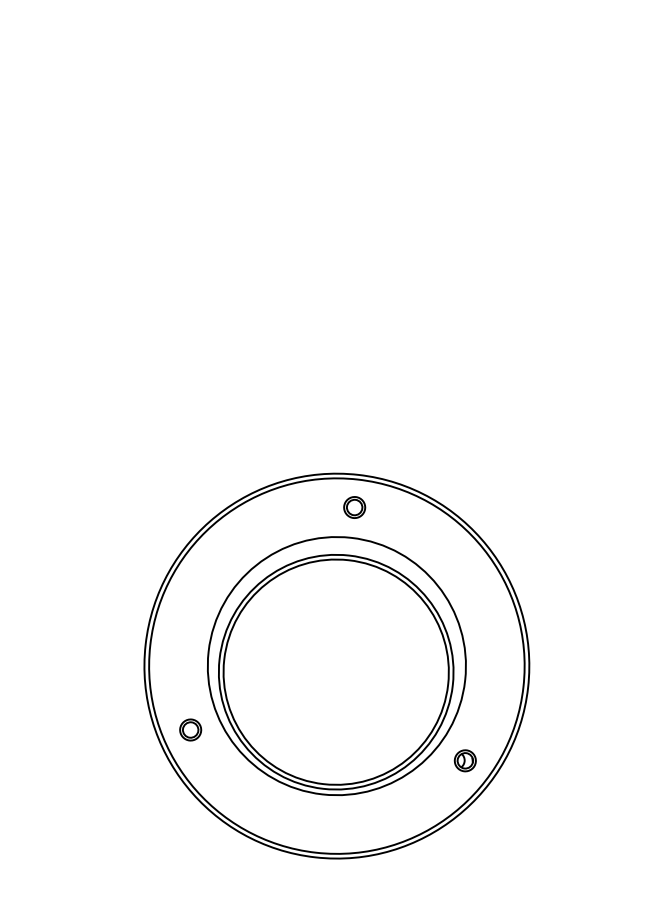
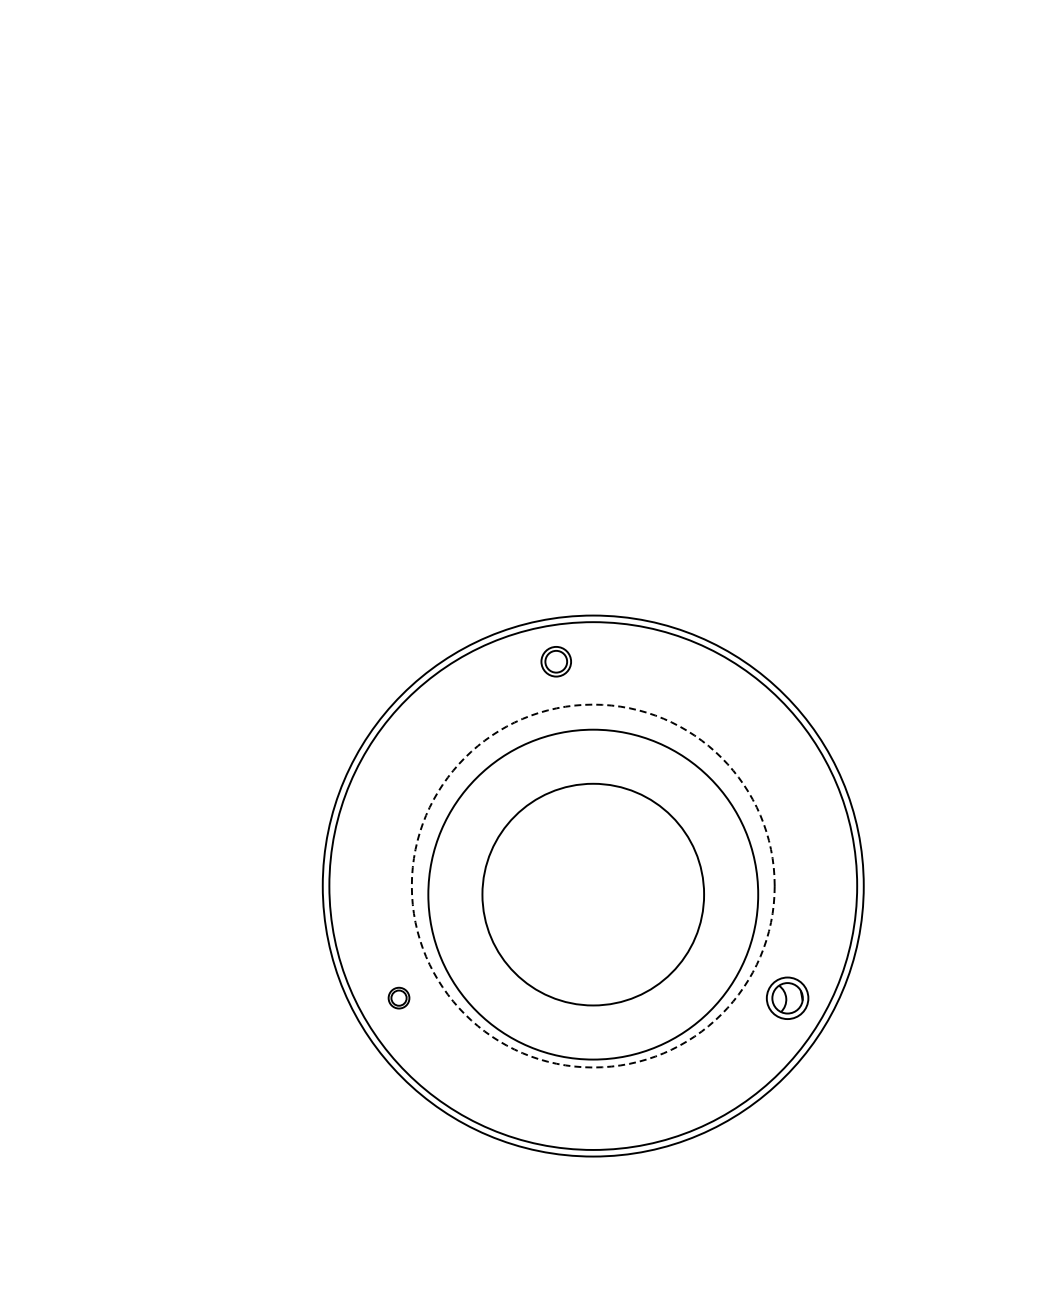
part: (354, 507) -> (555, 661), moved
circle: (336, 665) -> (592, 885), solid -> dashed
circle: (335, 672) -> (592, 894), size x0.7
part: (190, 729) -> (398, 997), size x0.7
part: (465, 760) -> (787, 997), size x1.4

